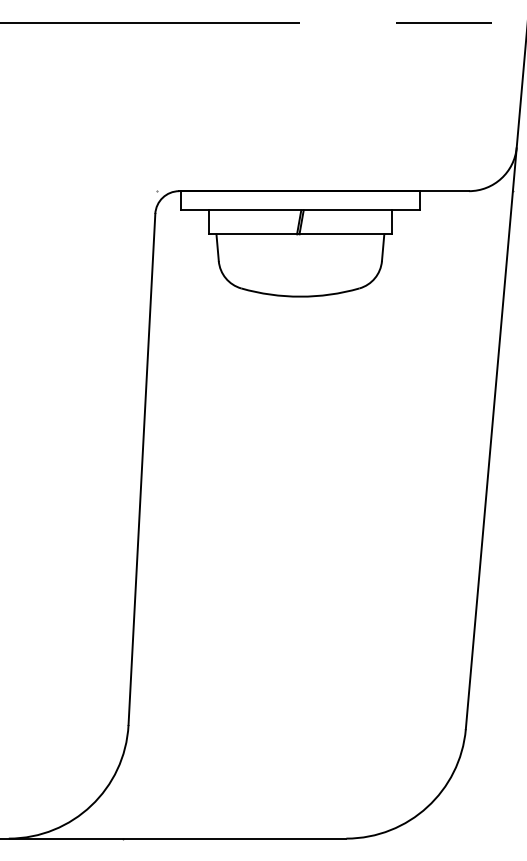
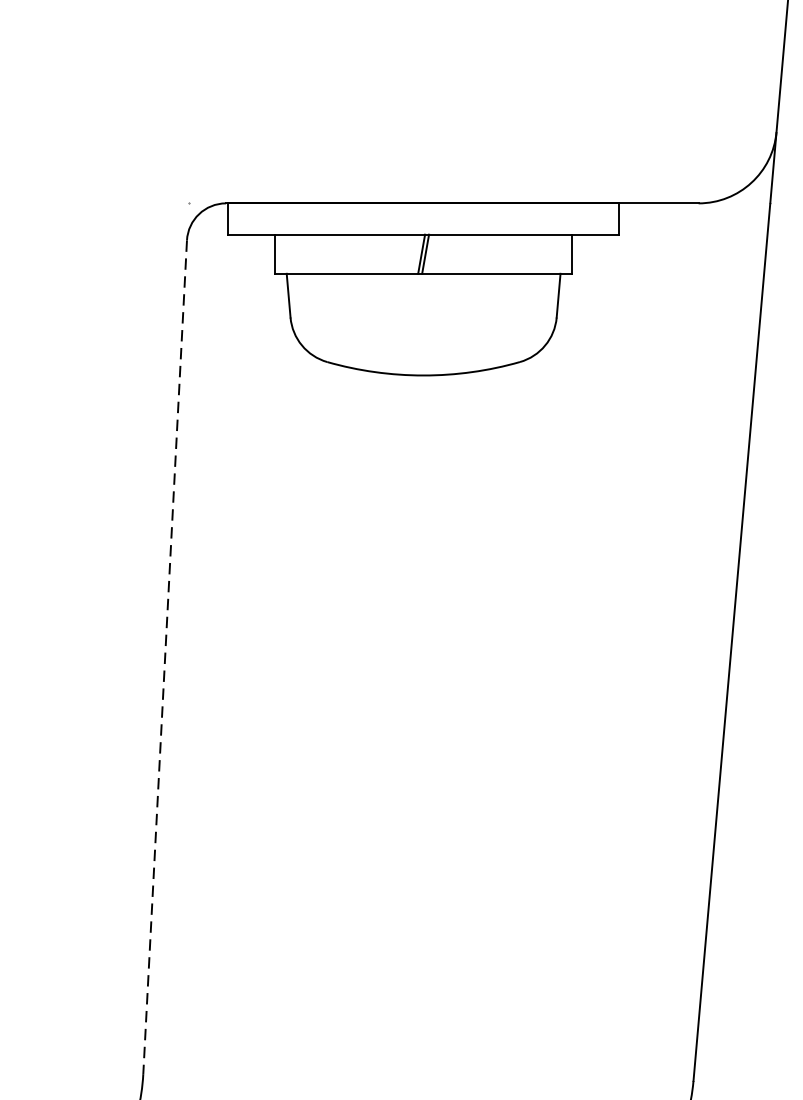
line: (141, 469) -> (164, 657), solid -> dashed

